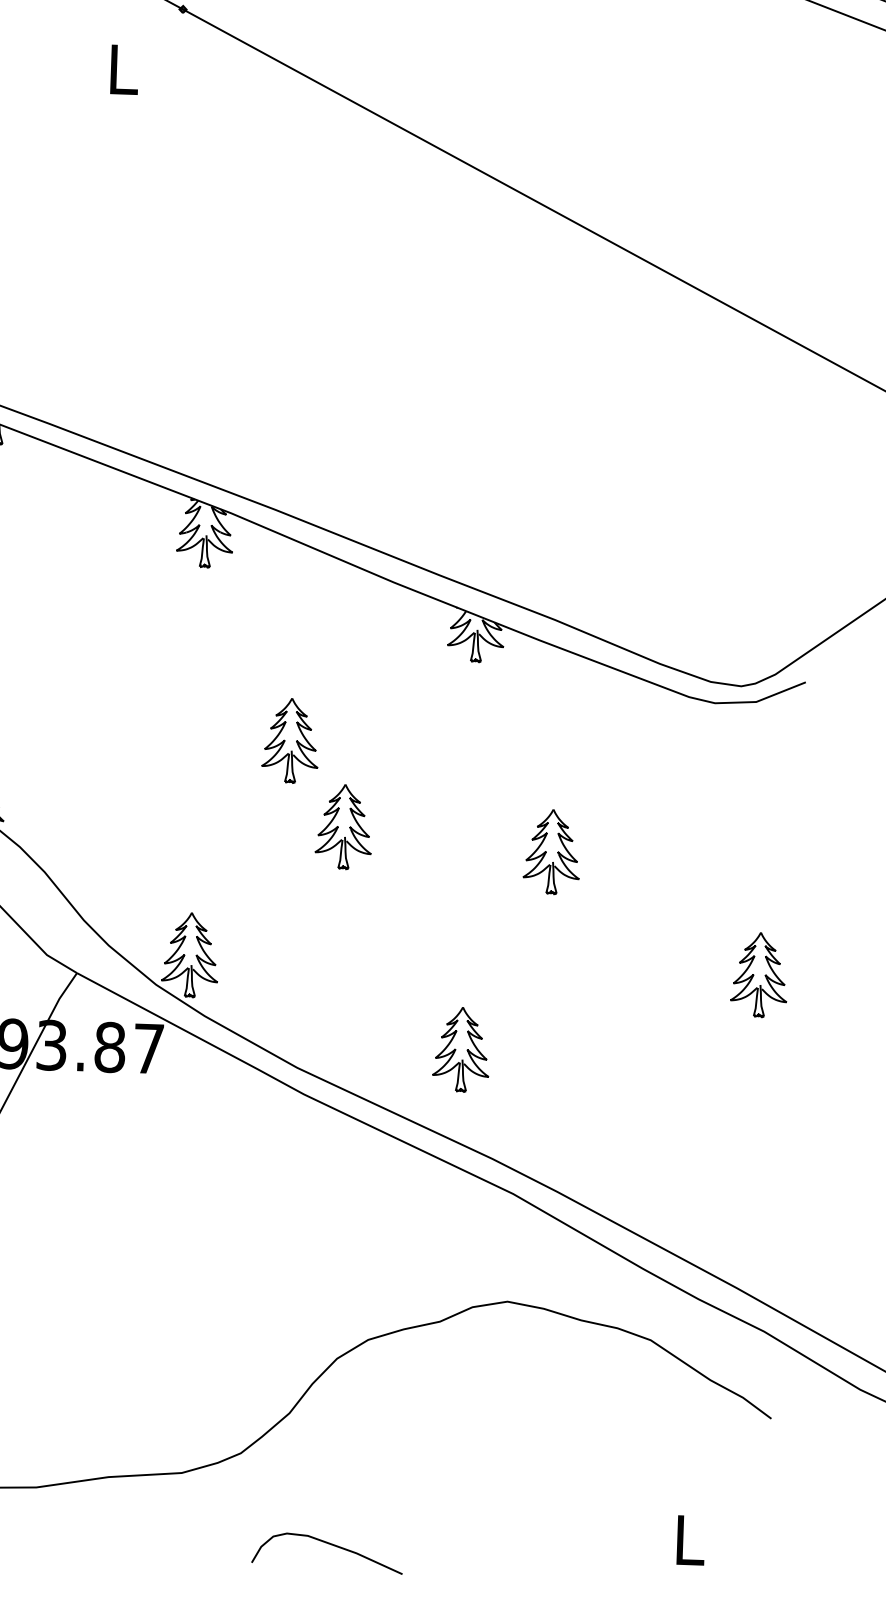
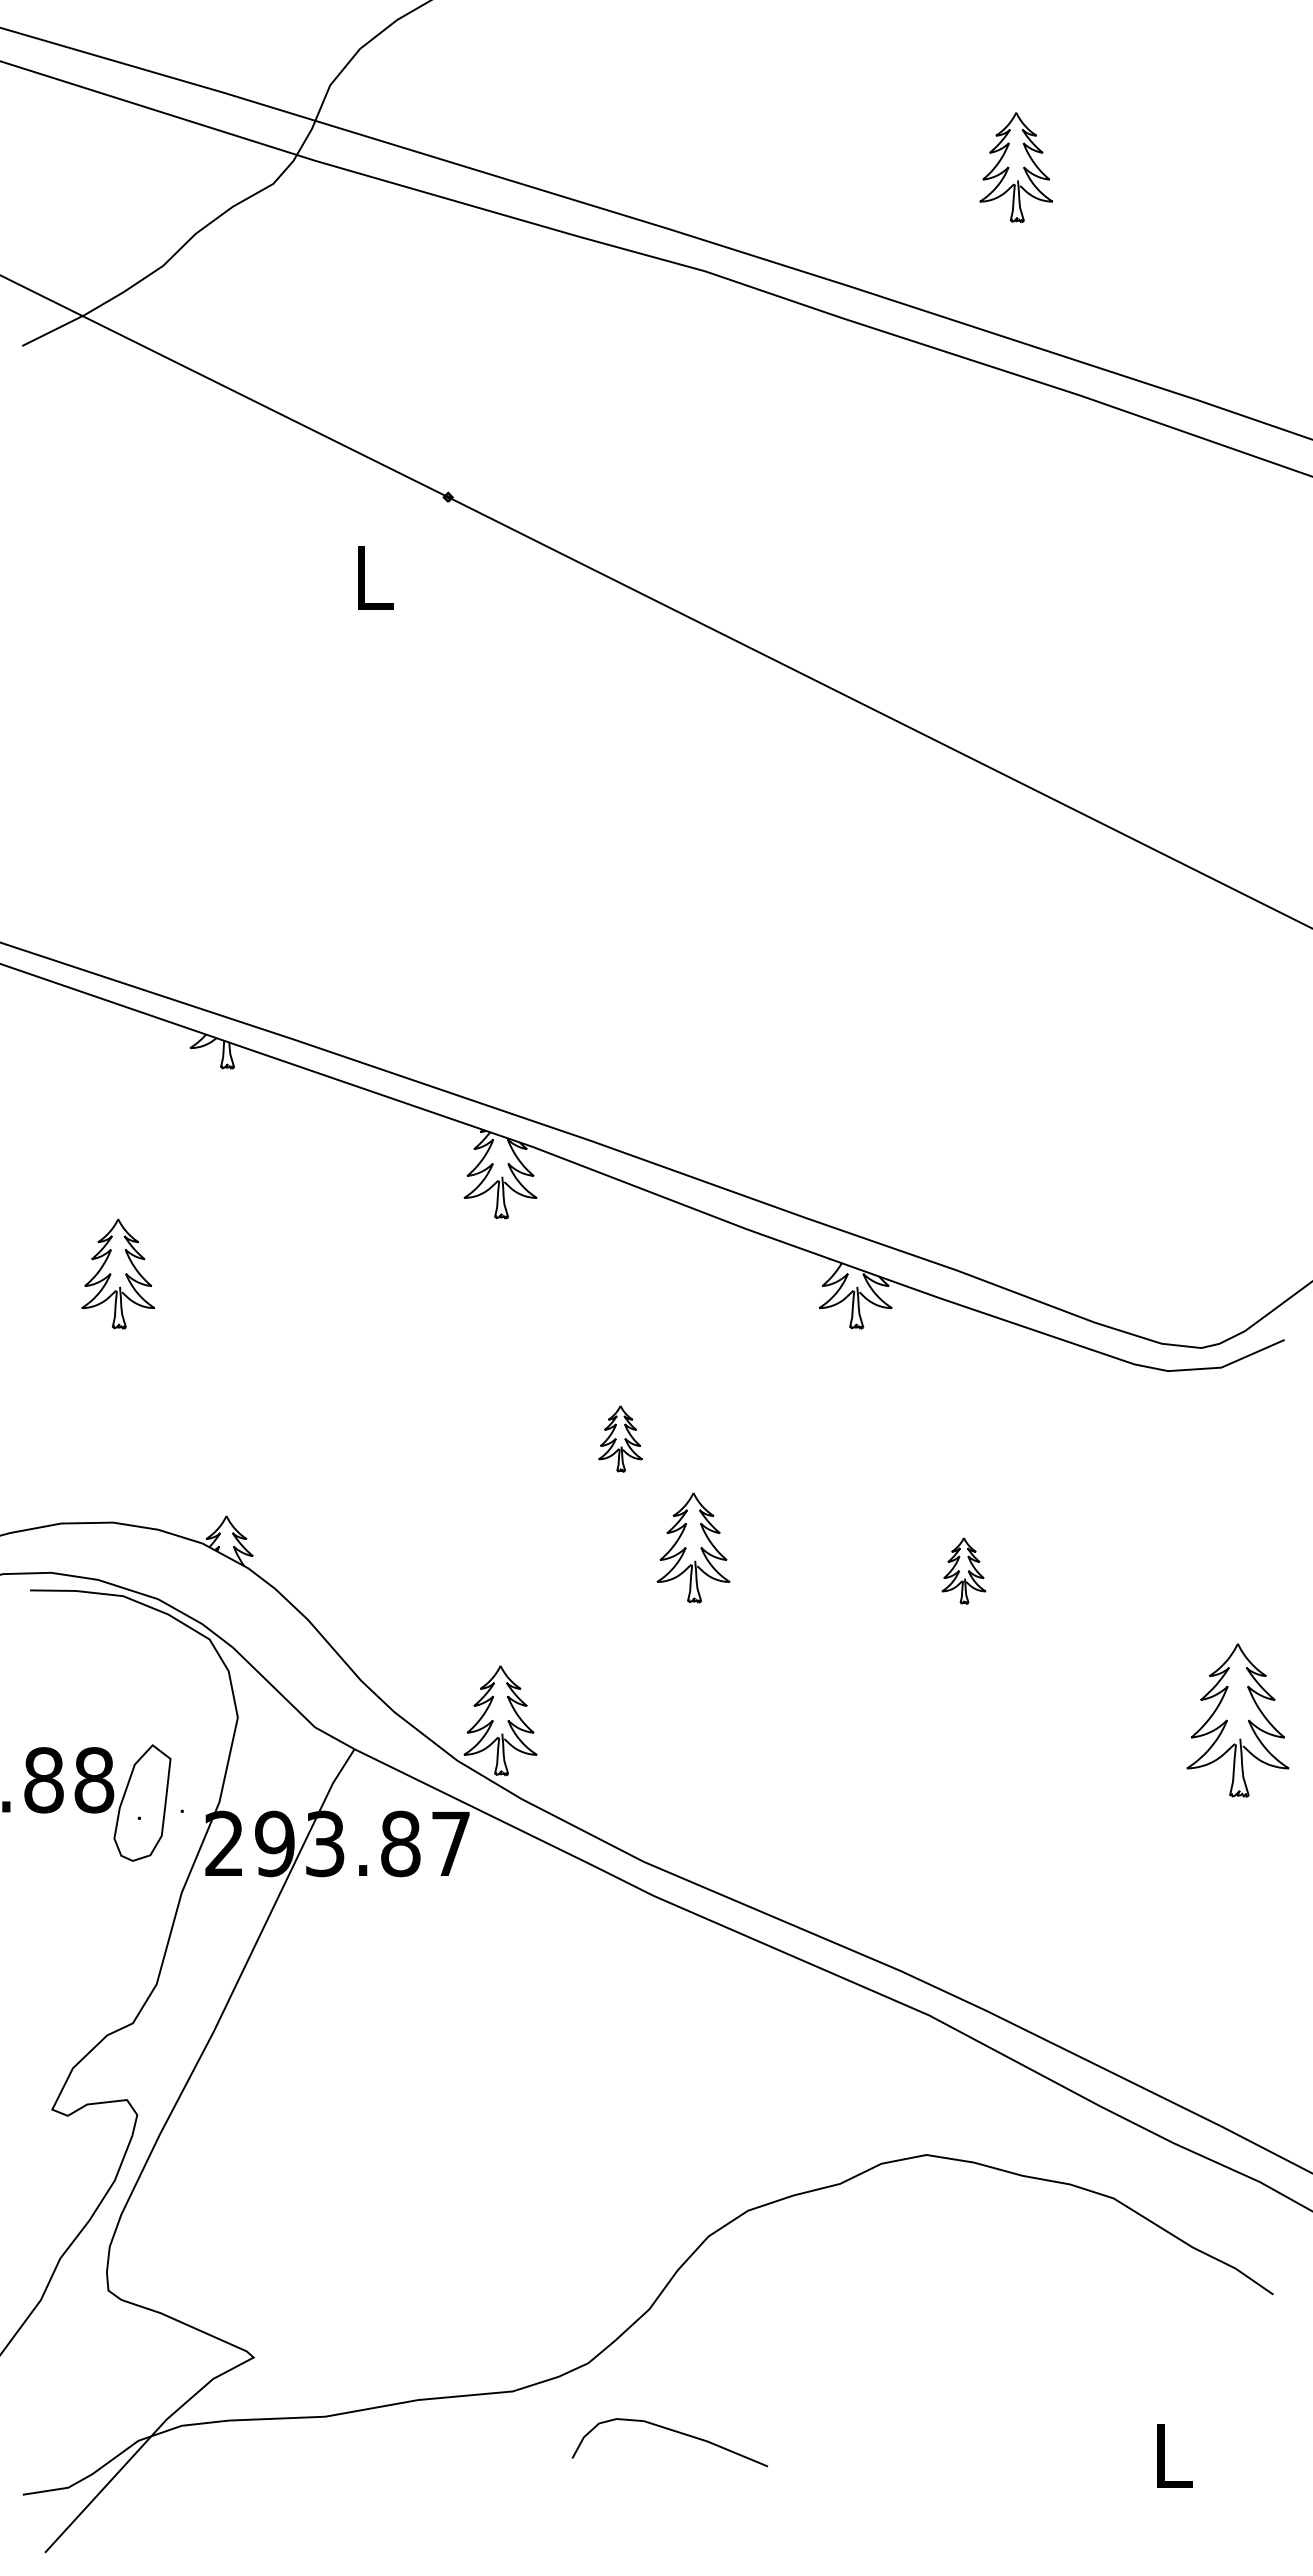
part: (290, 740) -> (620, 1438), size x0.6
part: (551, 851) -> (963, 1570), size x0.6
part: (759, 974) -> (1237, 1720), size x1.4
part: (461, 1049) -> (855, 1830), removed
curve: (329, 1544) -> (672, 2431), moved

